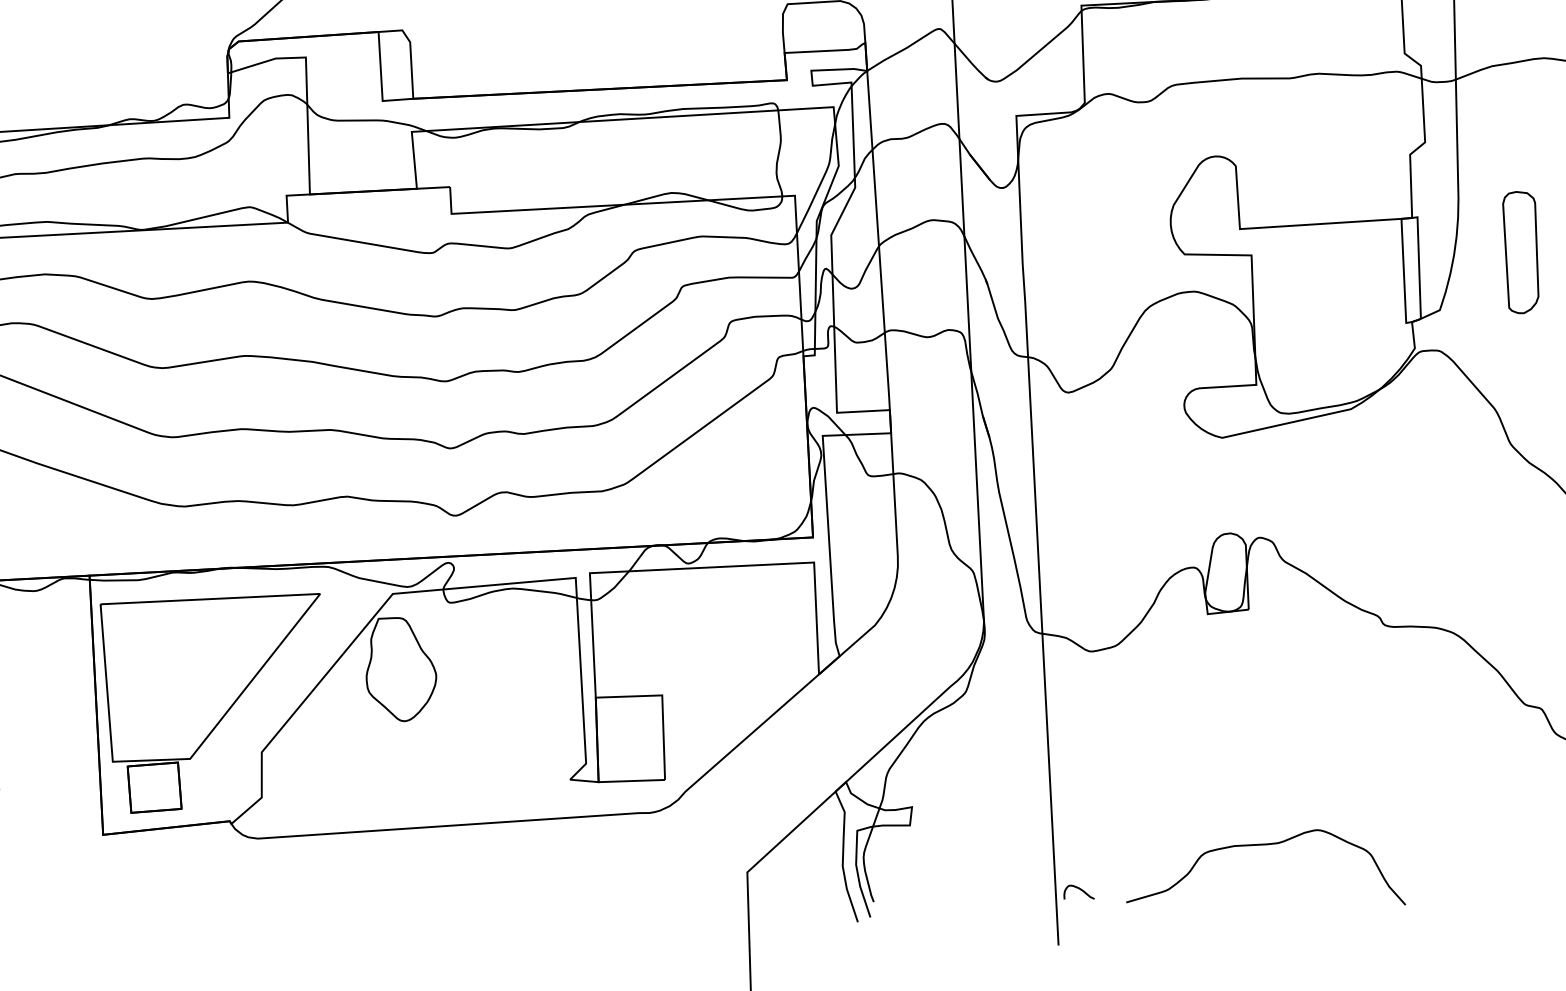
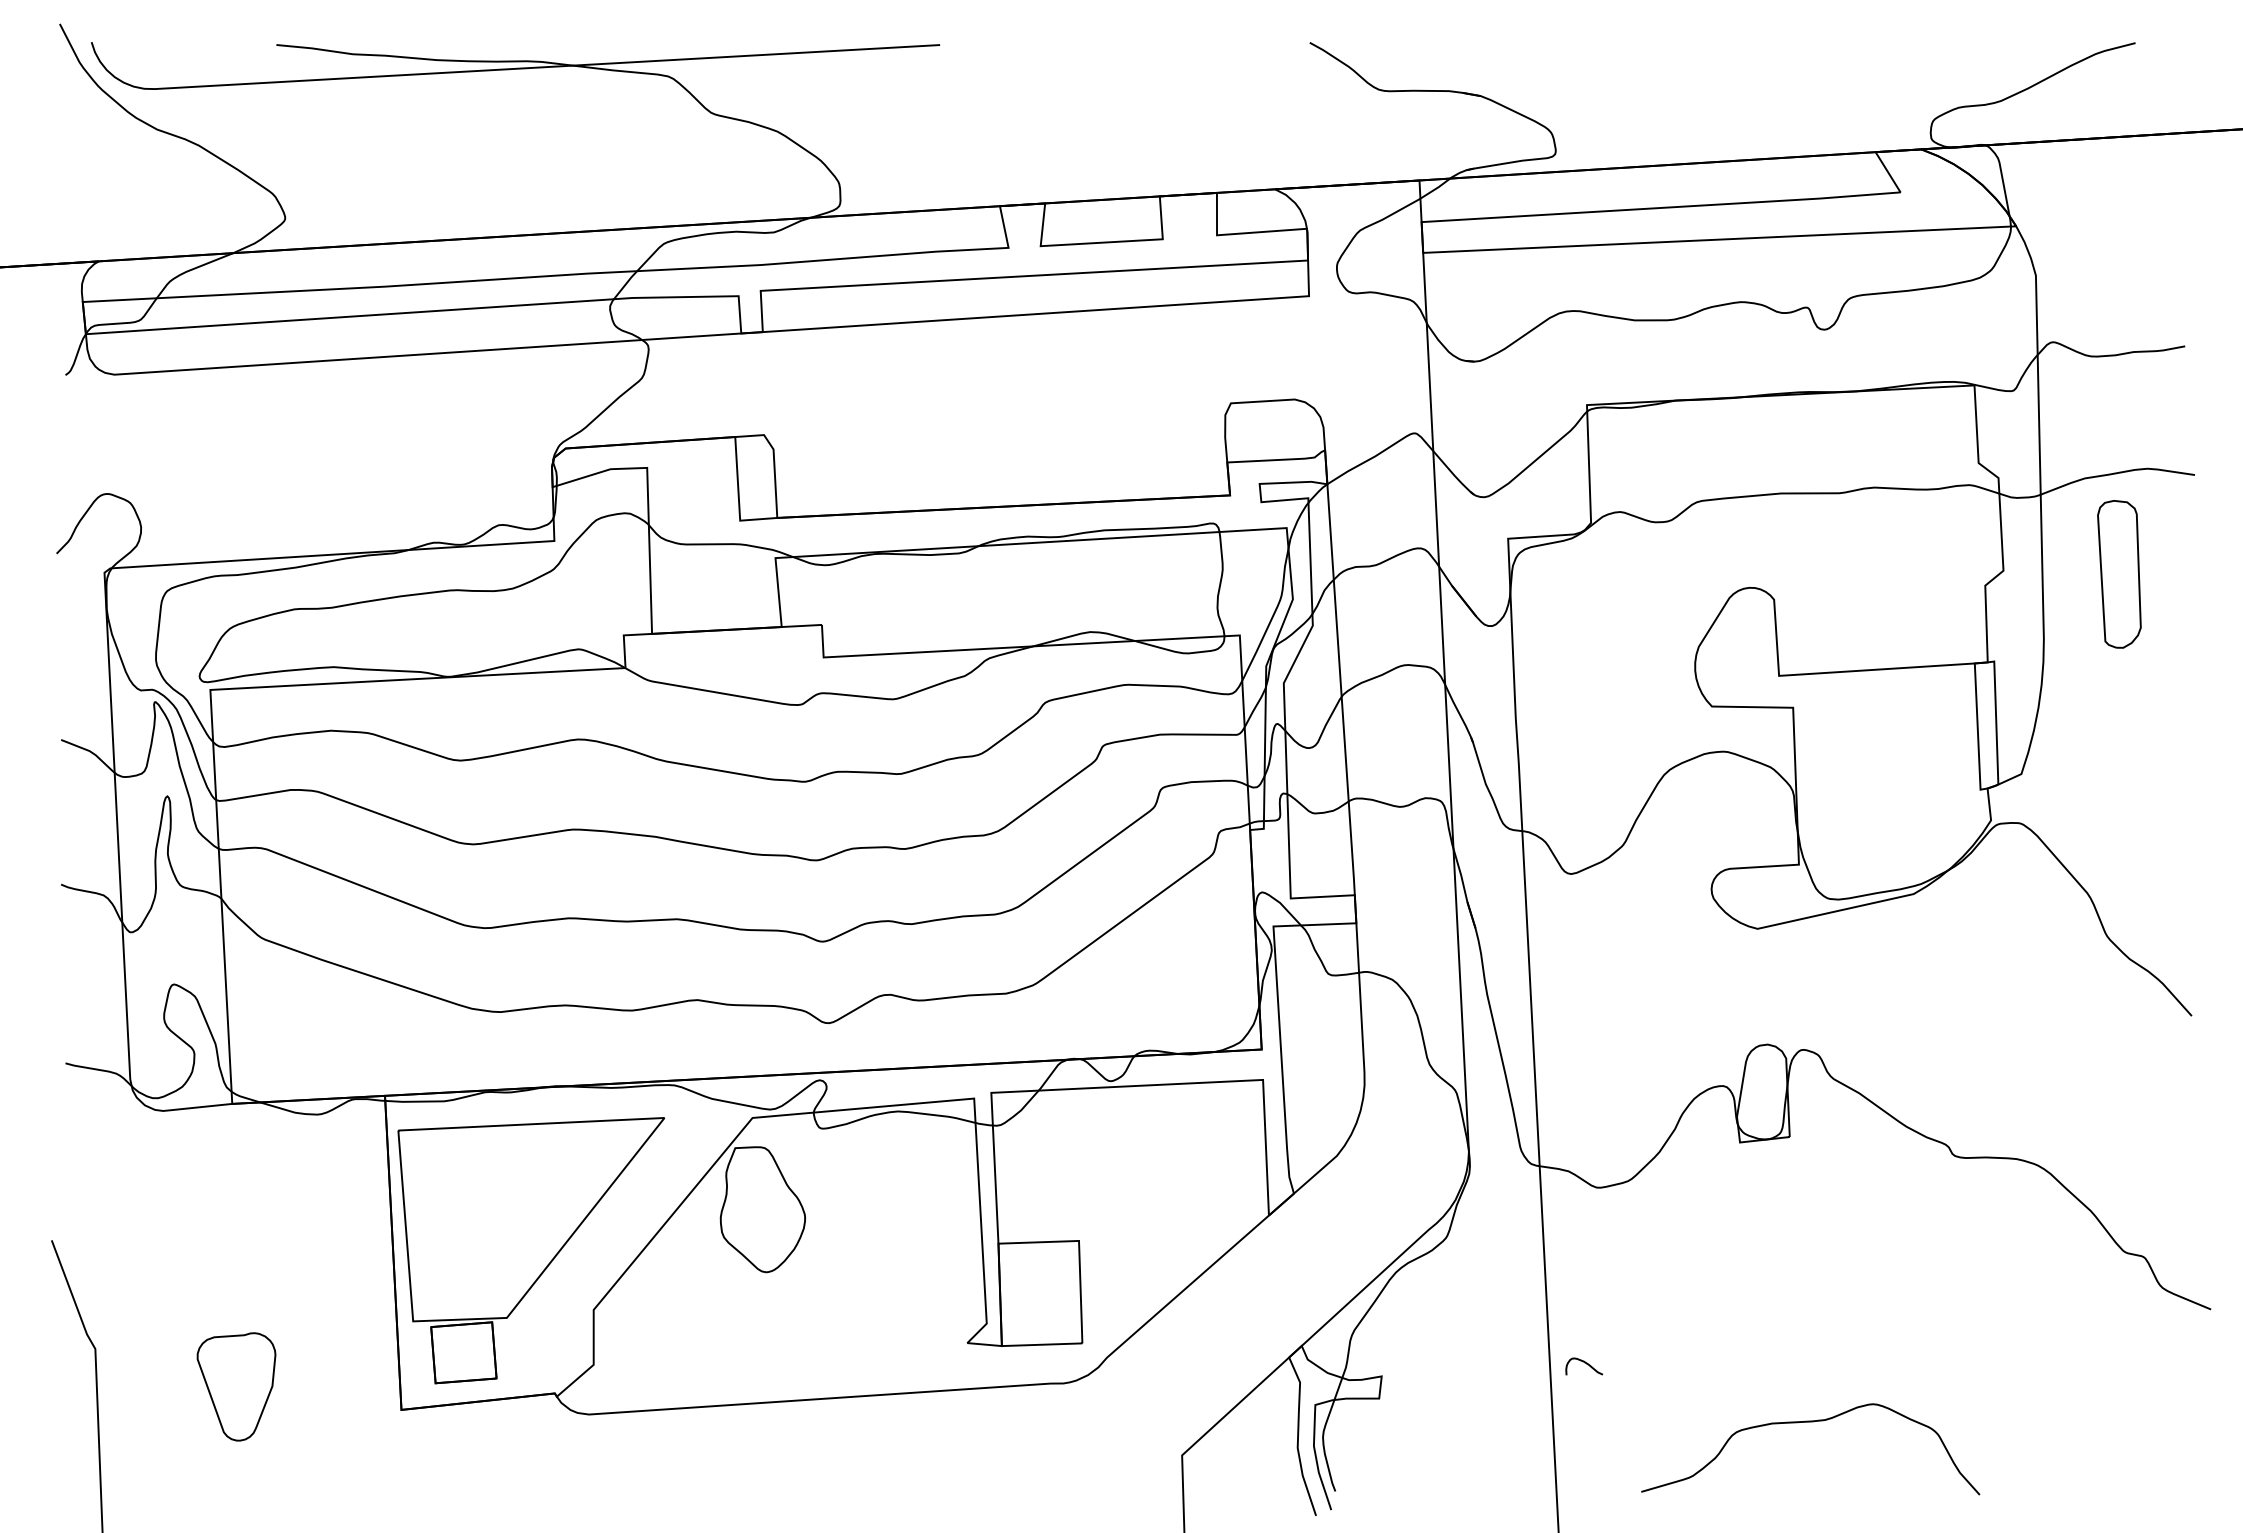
part: (1520, 252) -> (2119, 574), moved
curve: (1079, 889) -> (1584, 1363), moved

